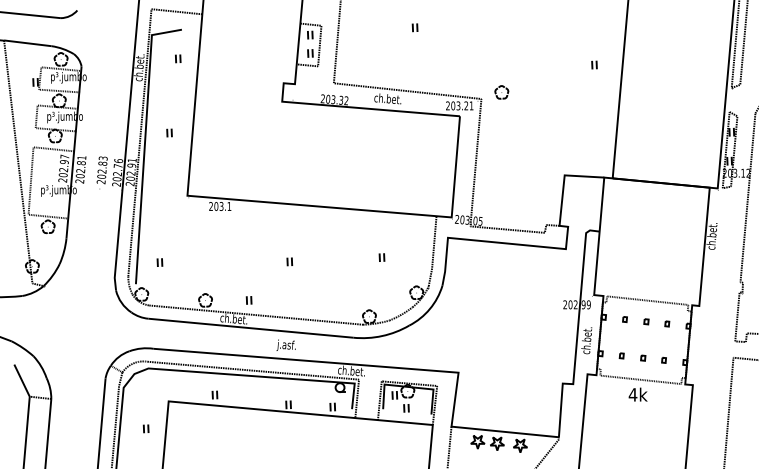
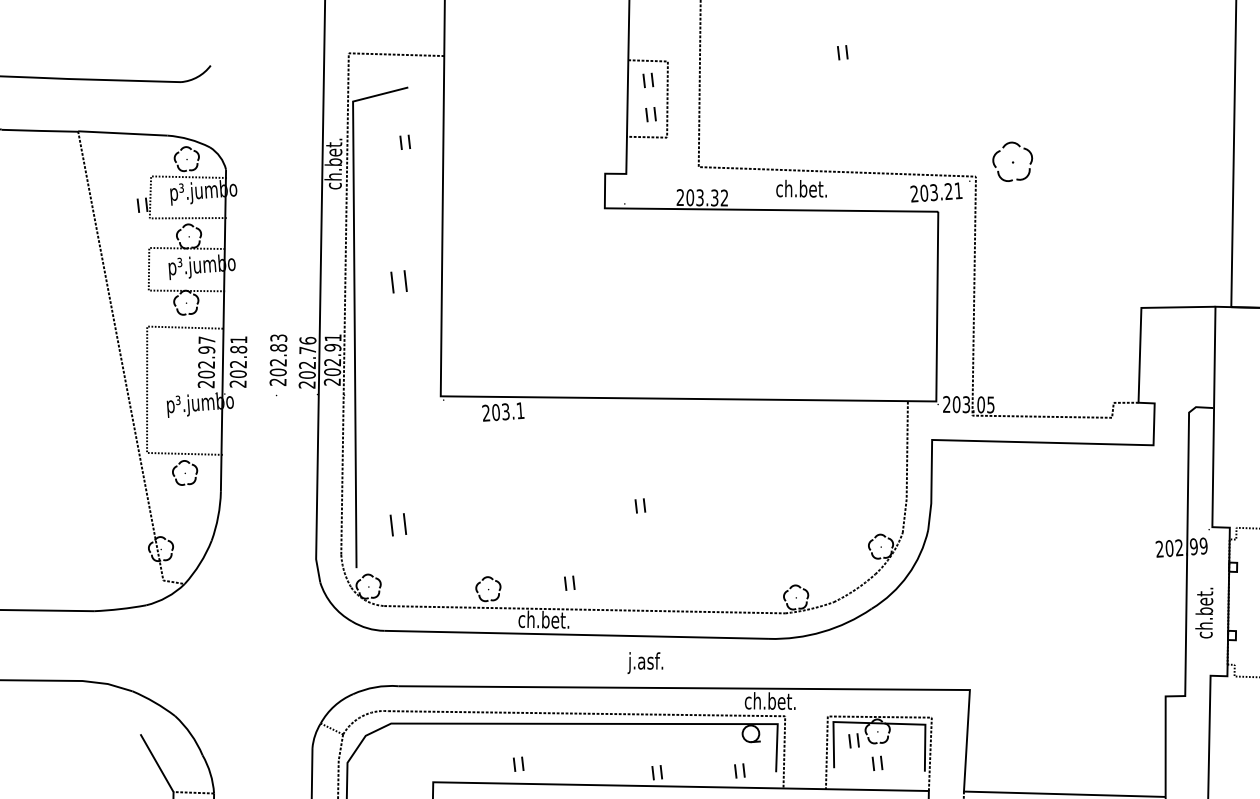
part: (594, 64) -> (1182, 97), removed
part: (501, 92) -> (1012, 161), size x1.6
part: (169, 132) -> (398, 280), size x1.6
part: (381, 257) -> (810, 485), removed
part: (159, 262) -> (397, 524), size x1.6

